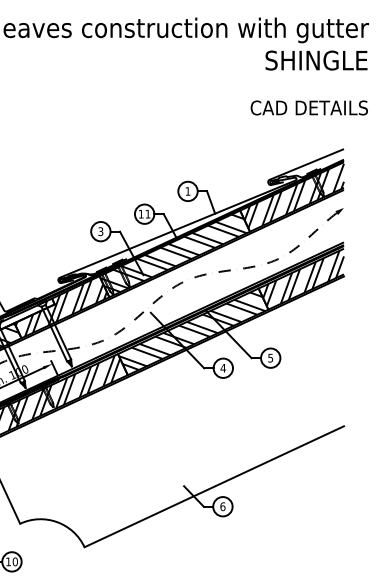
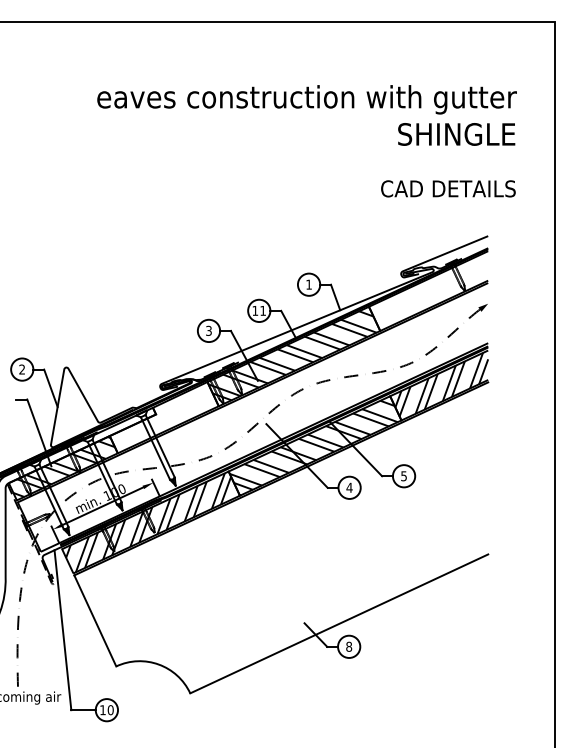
hatch: (294, 196) -> (431, 290), removed
hatch: (61, 307) -> (163, 418), removed
text: (223, 506) -> (349, 646), 6 -> 8

